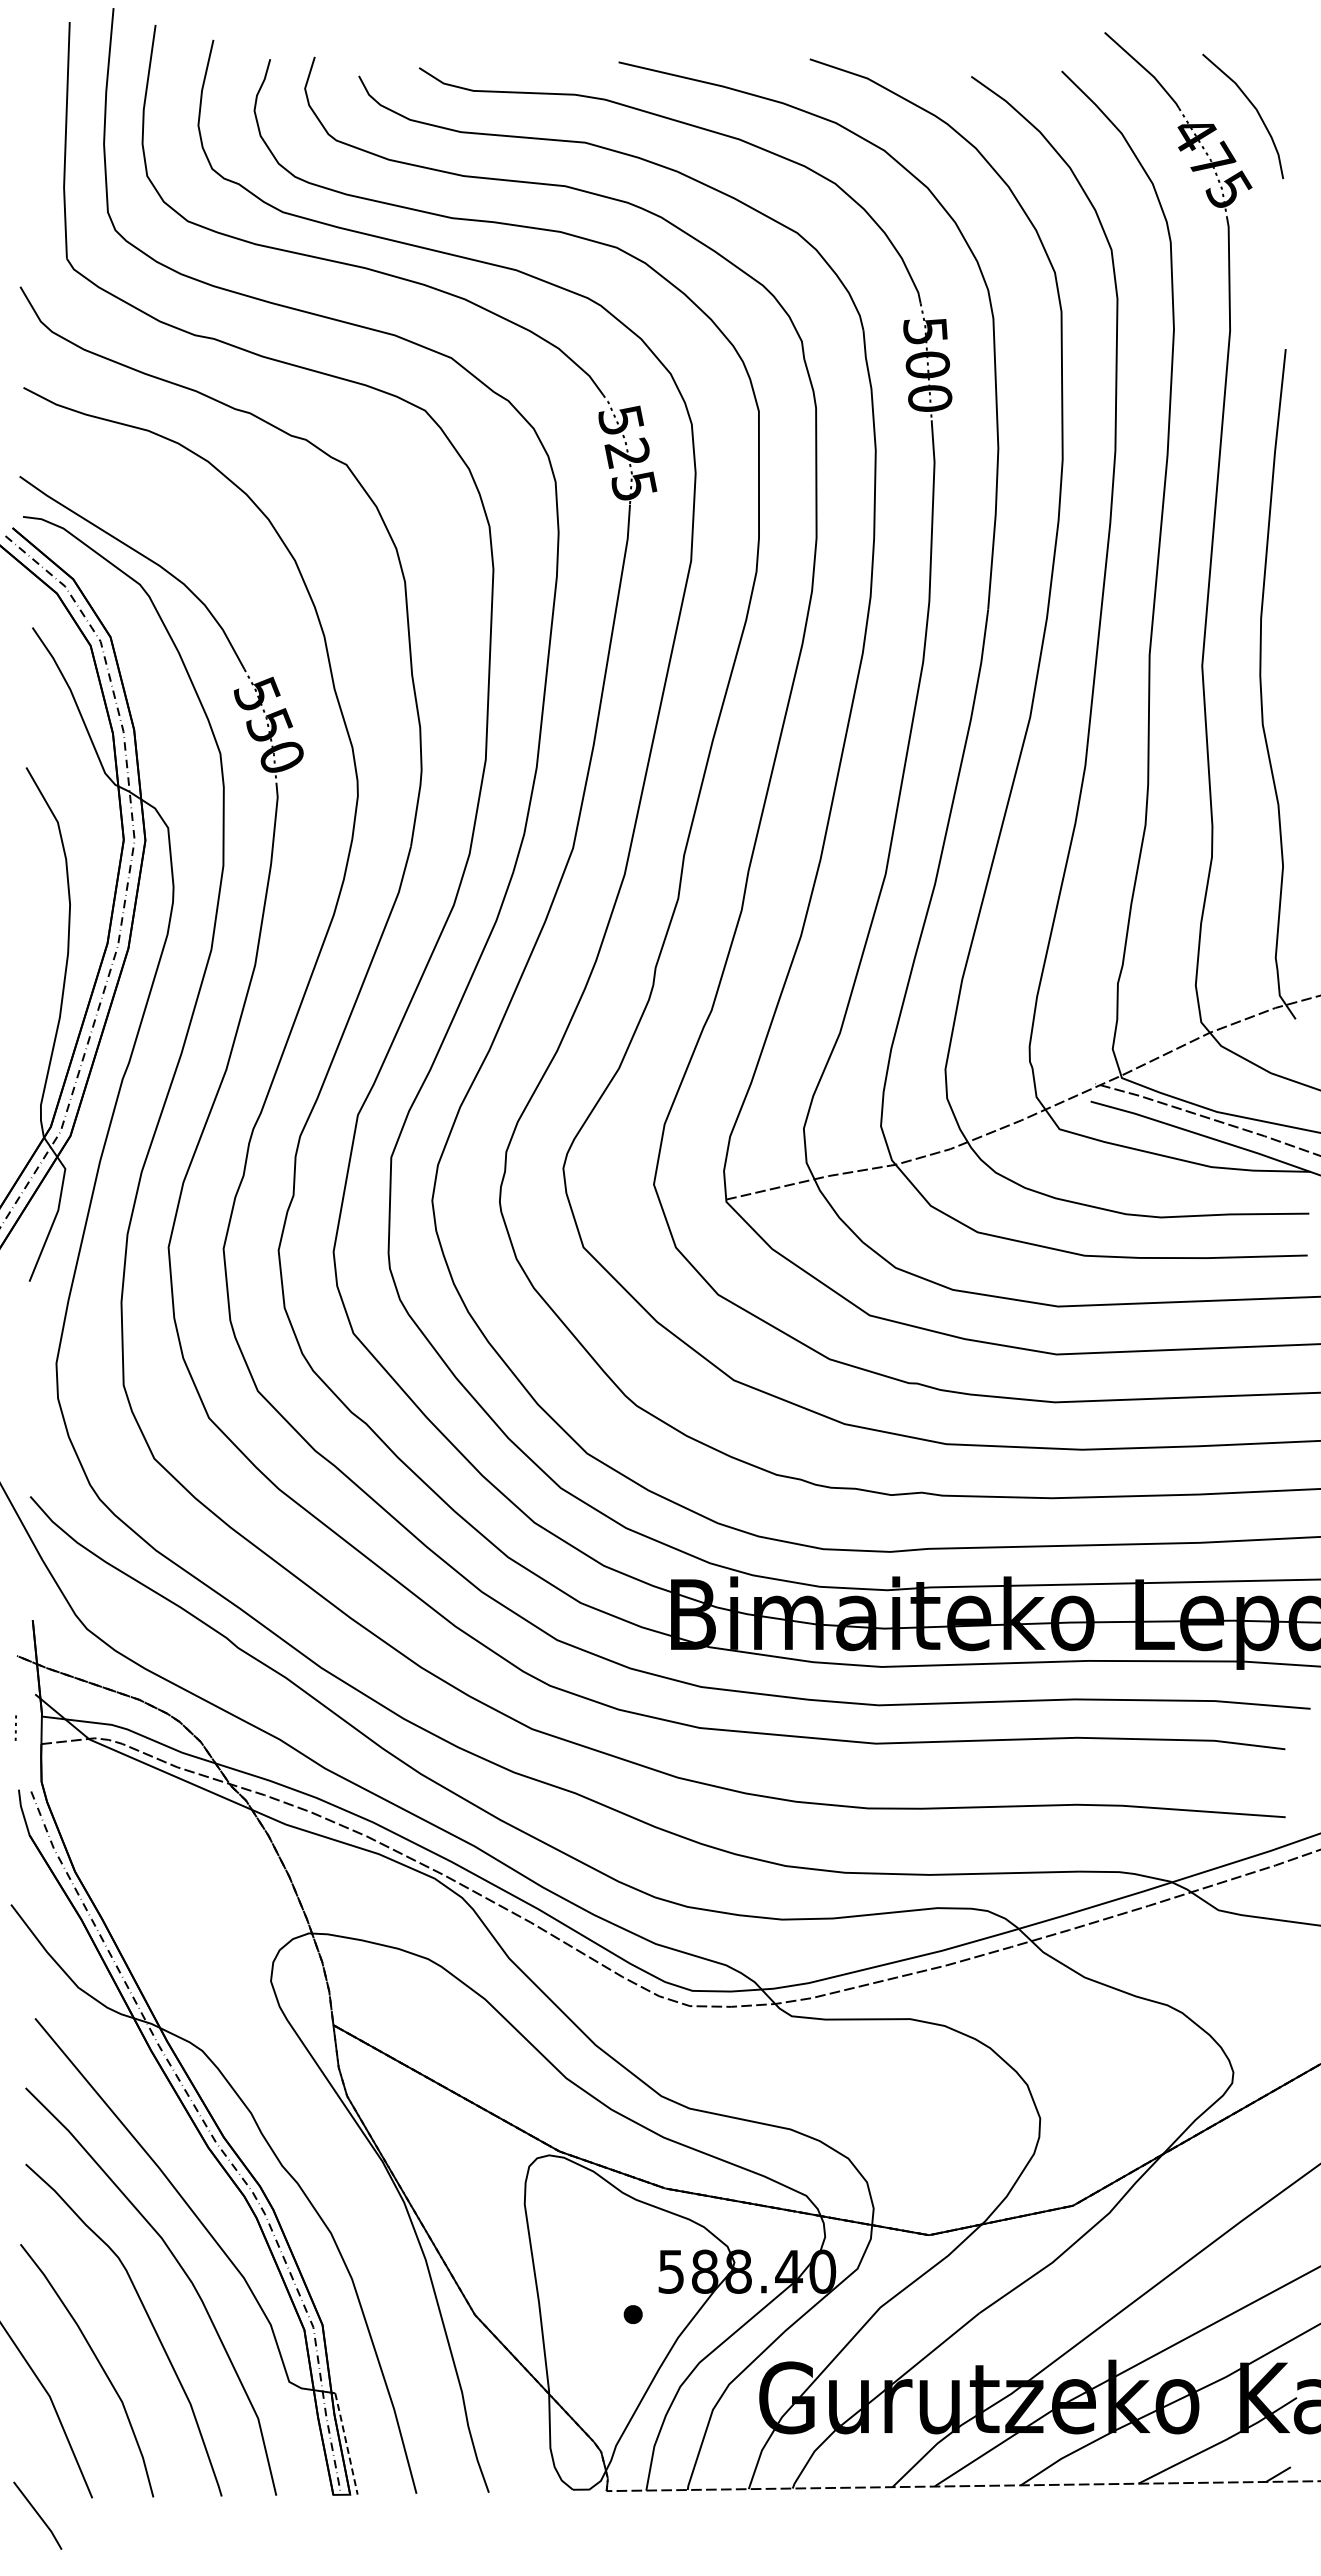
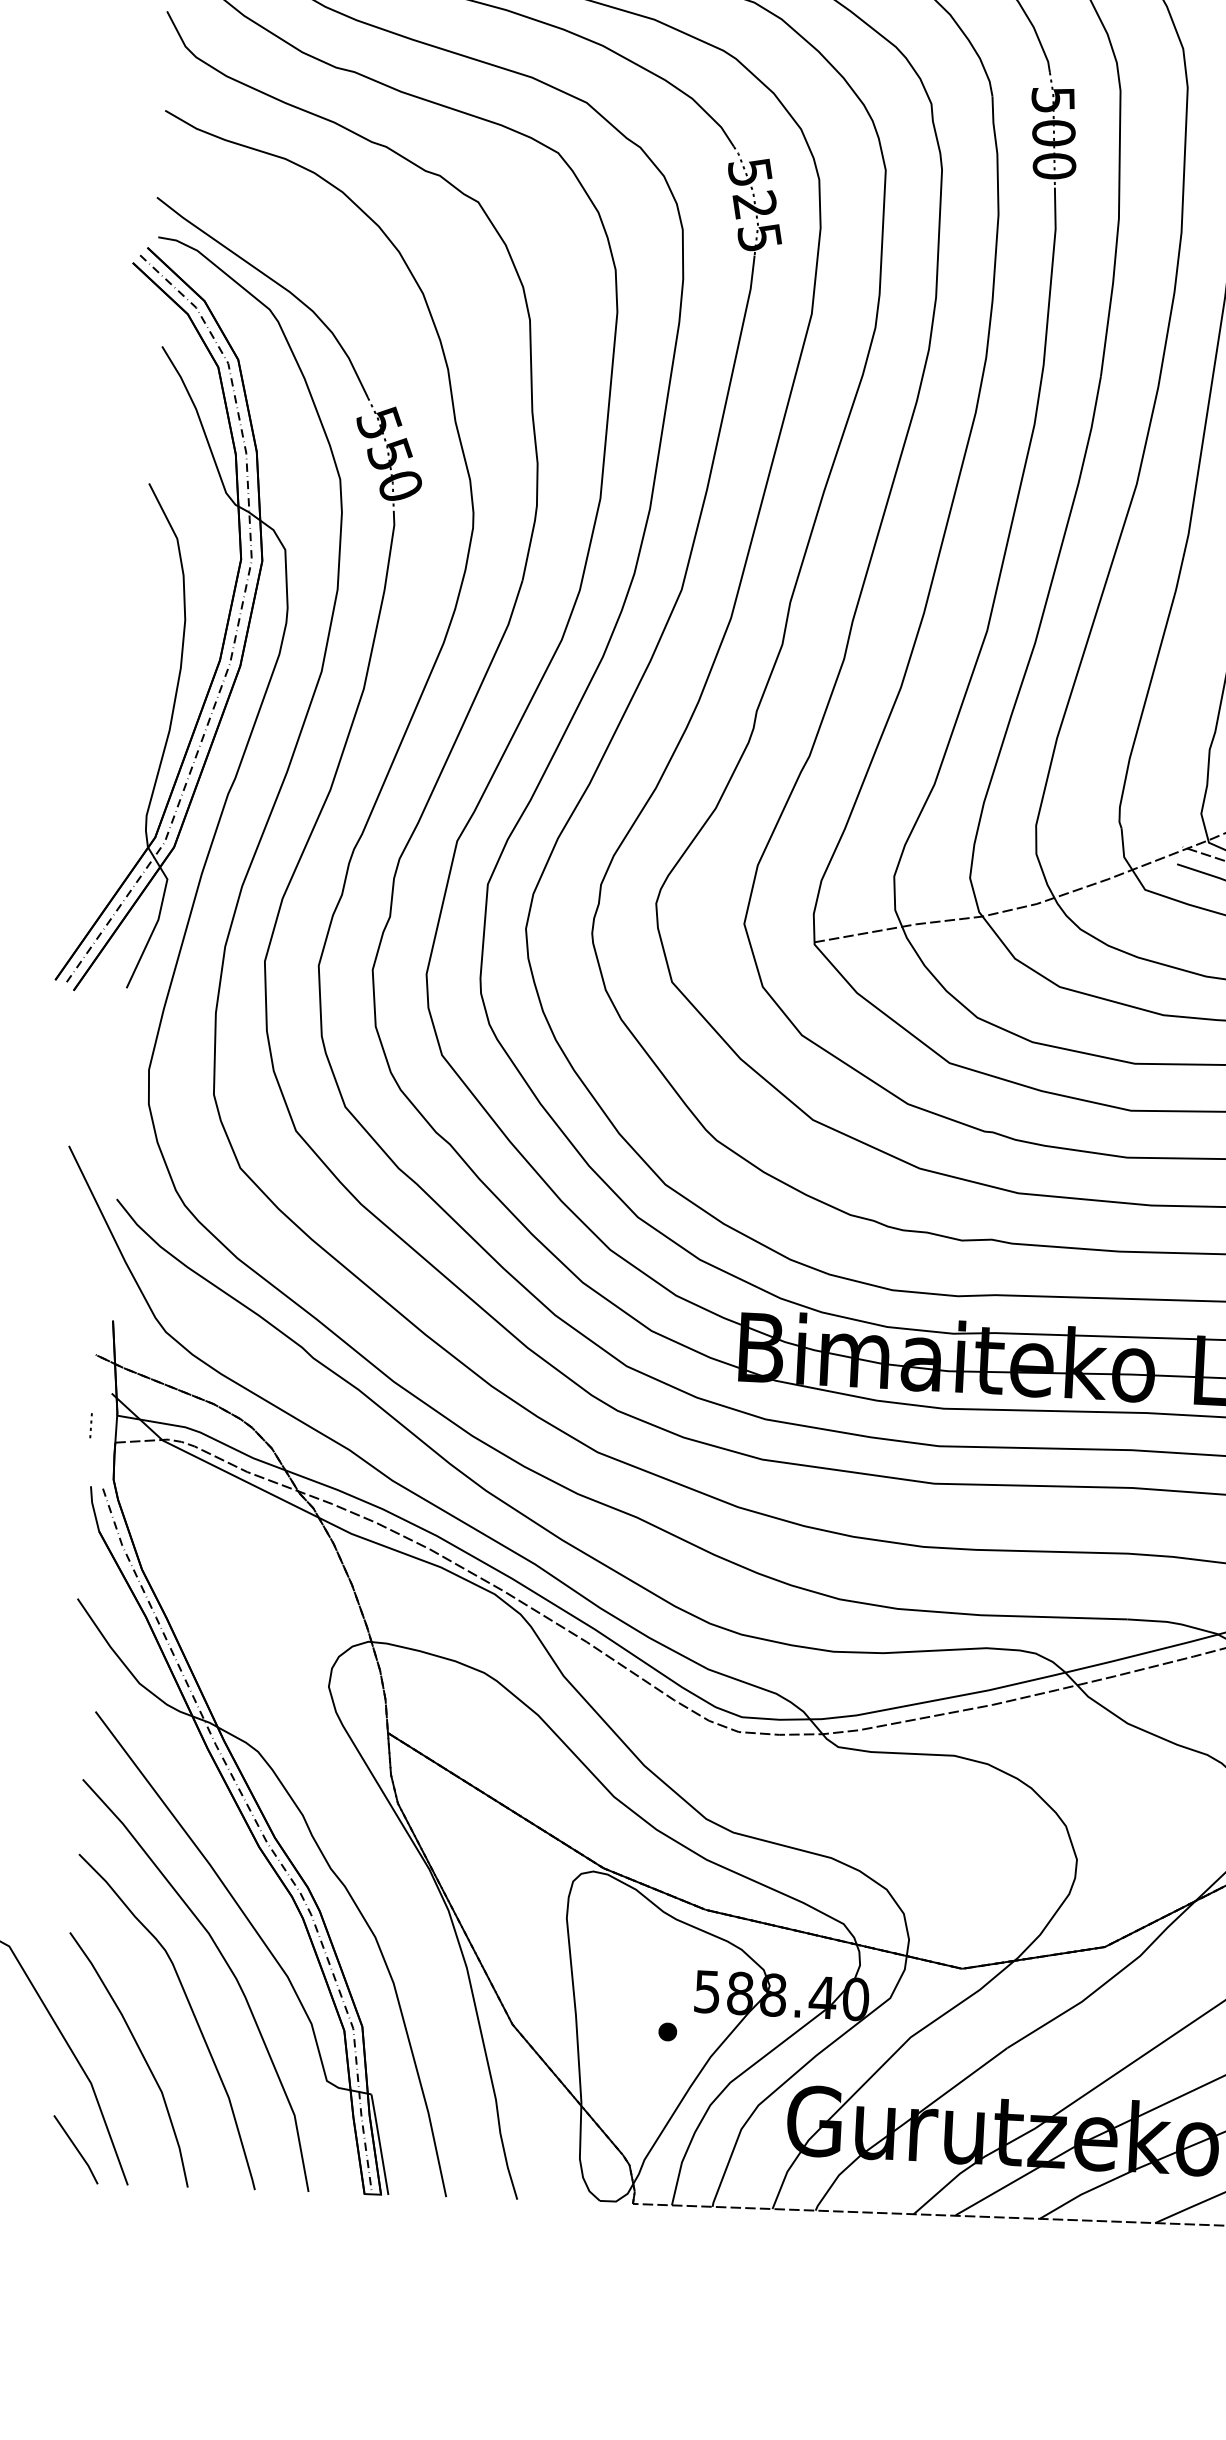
line: (346, 2443) -> (379, 2144), dashed -> solid
line: (37, 2514) -> (75, 2148), moved

